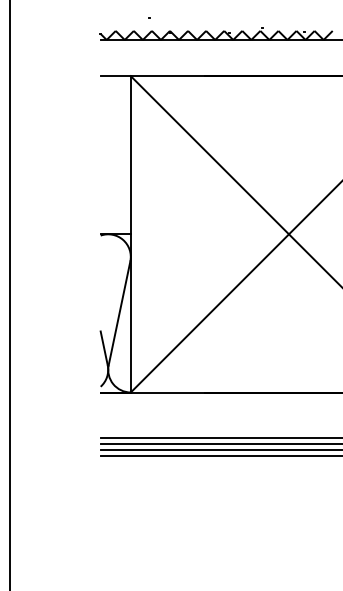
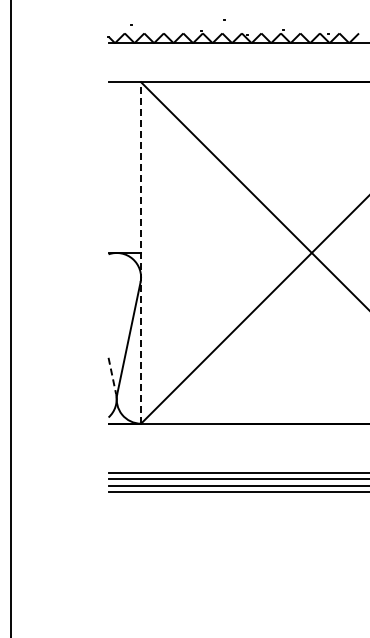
line: (131, 233) -> (141, 252), solid -> dashed
line: (104, 348) -> (112, 376), solid -> dashed

